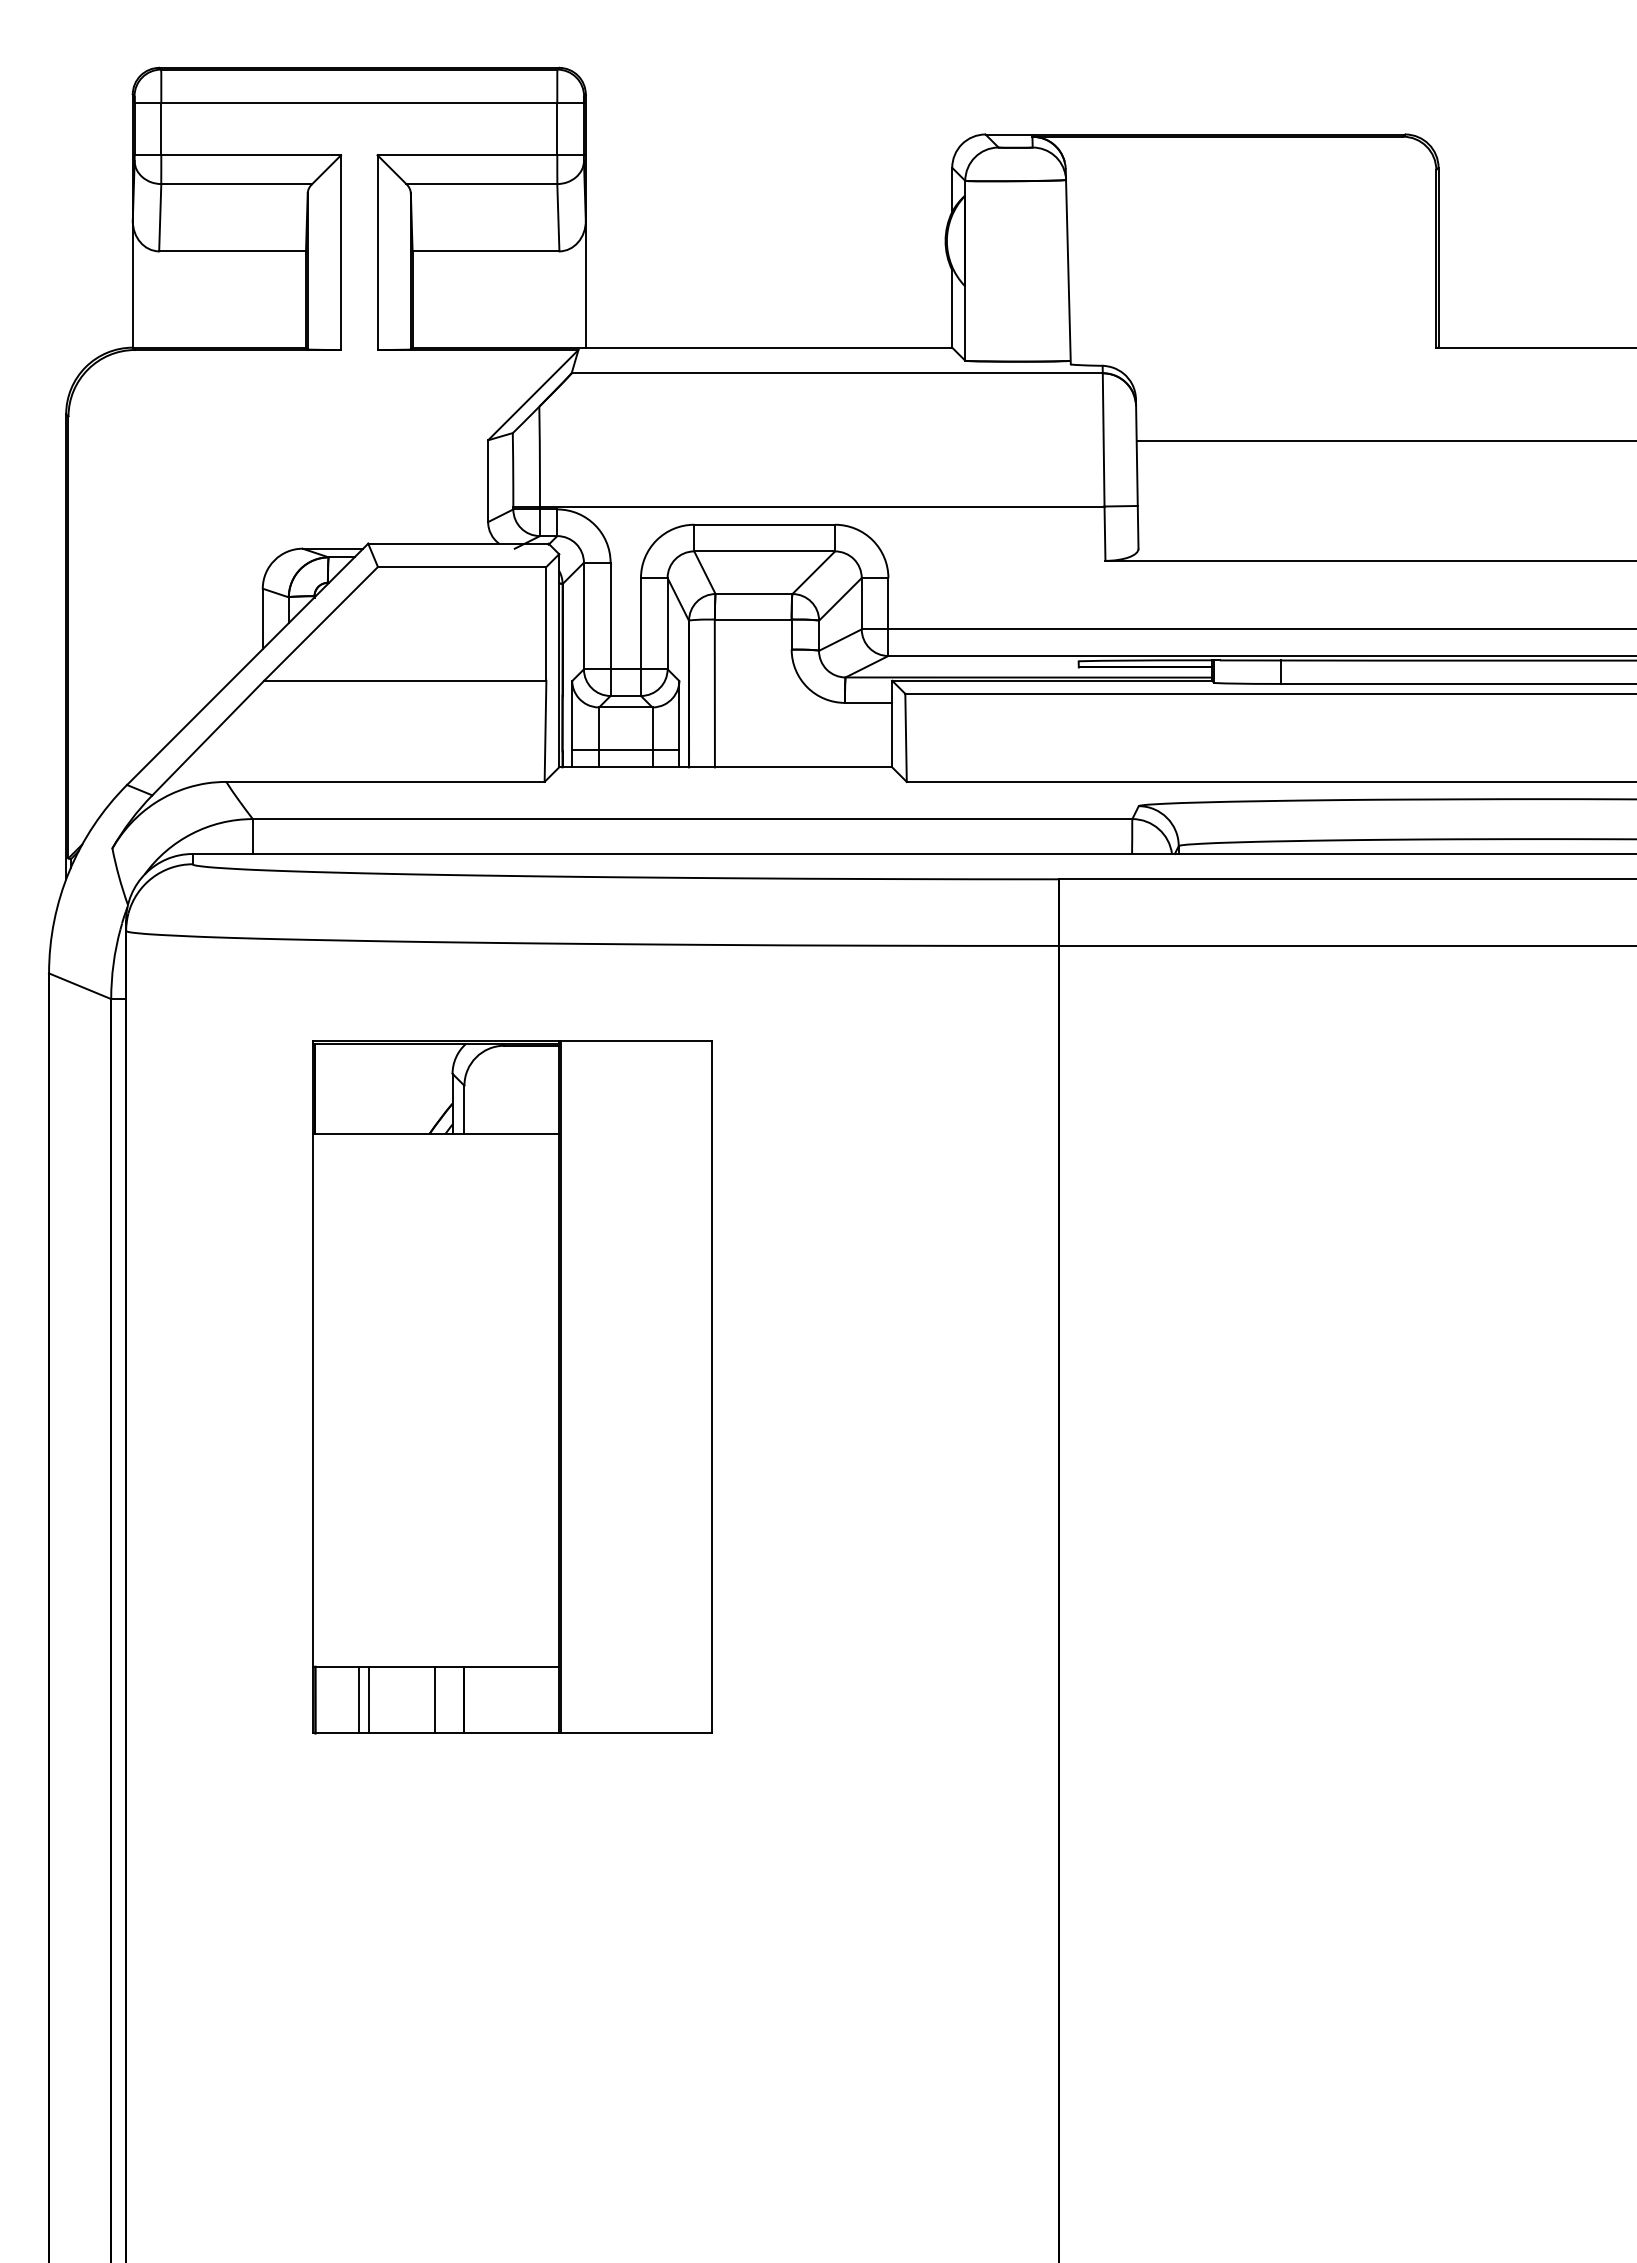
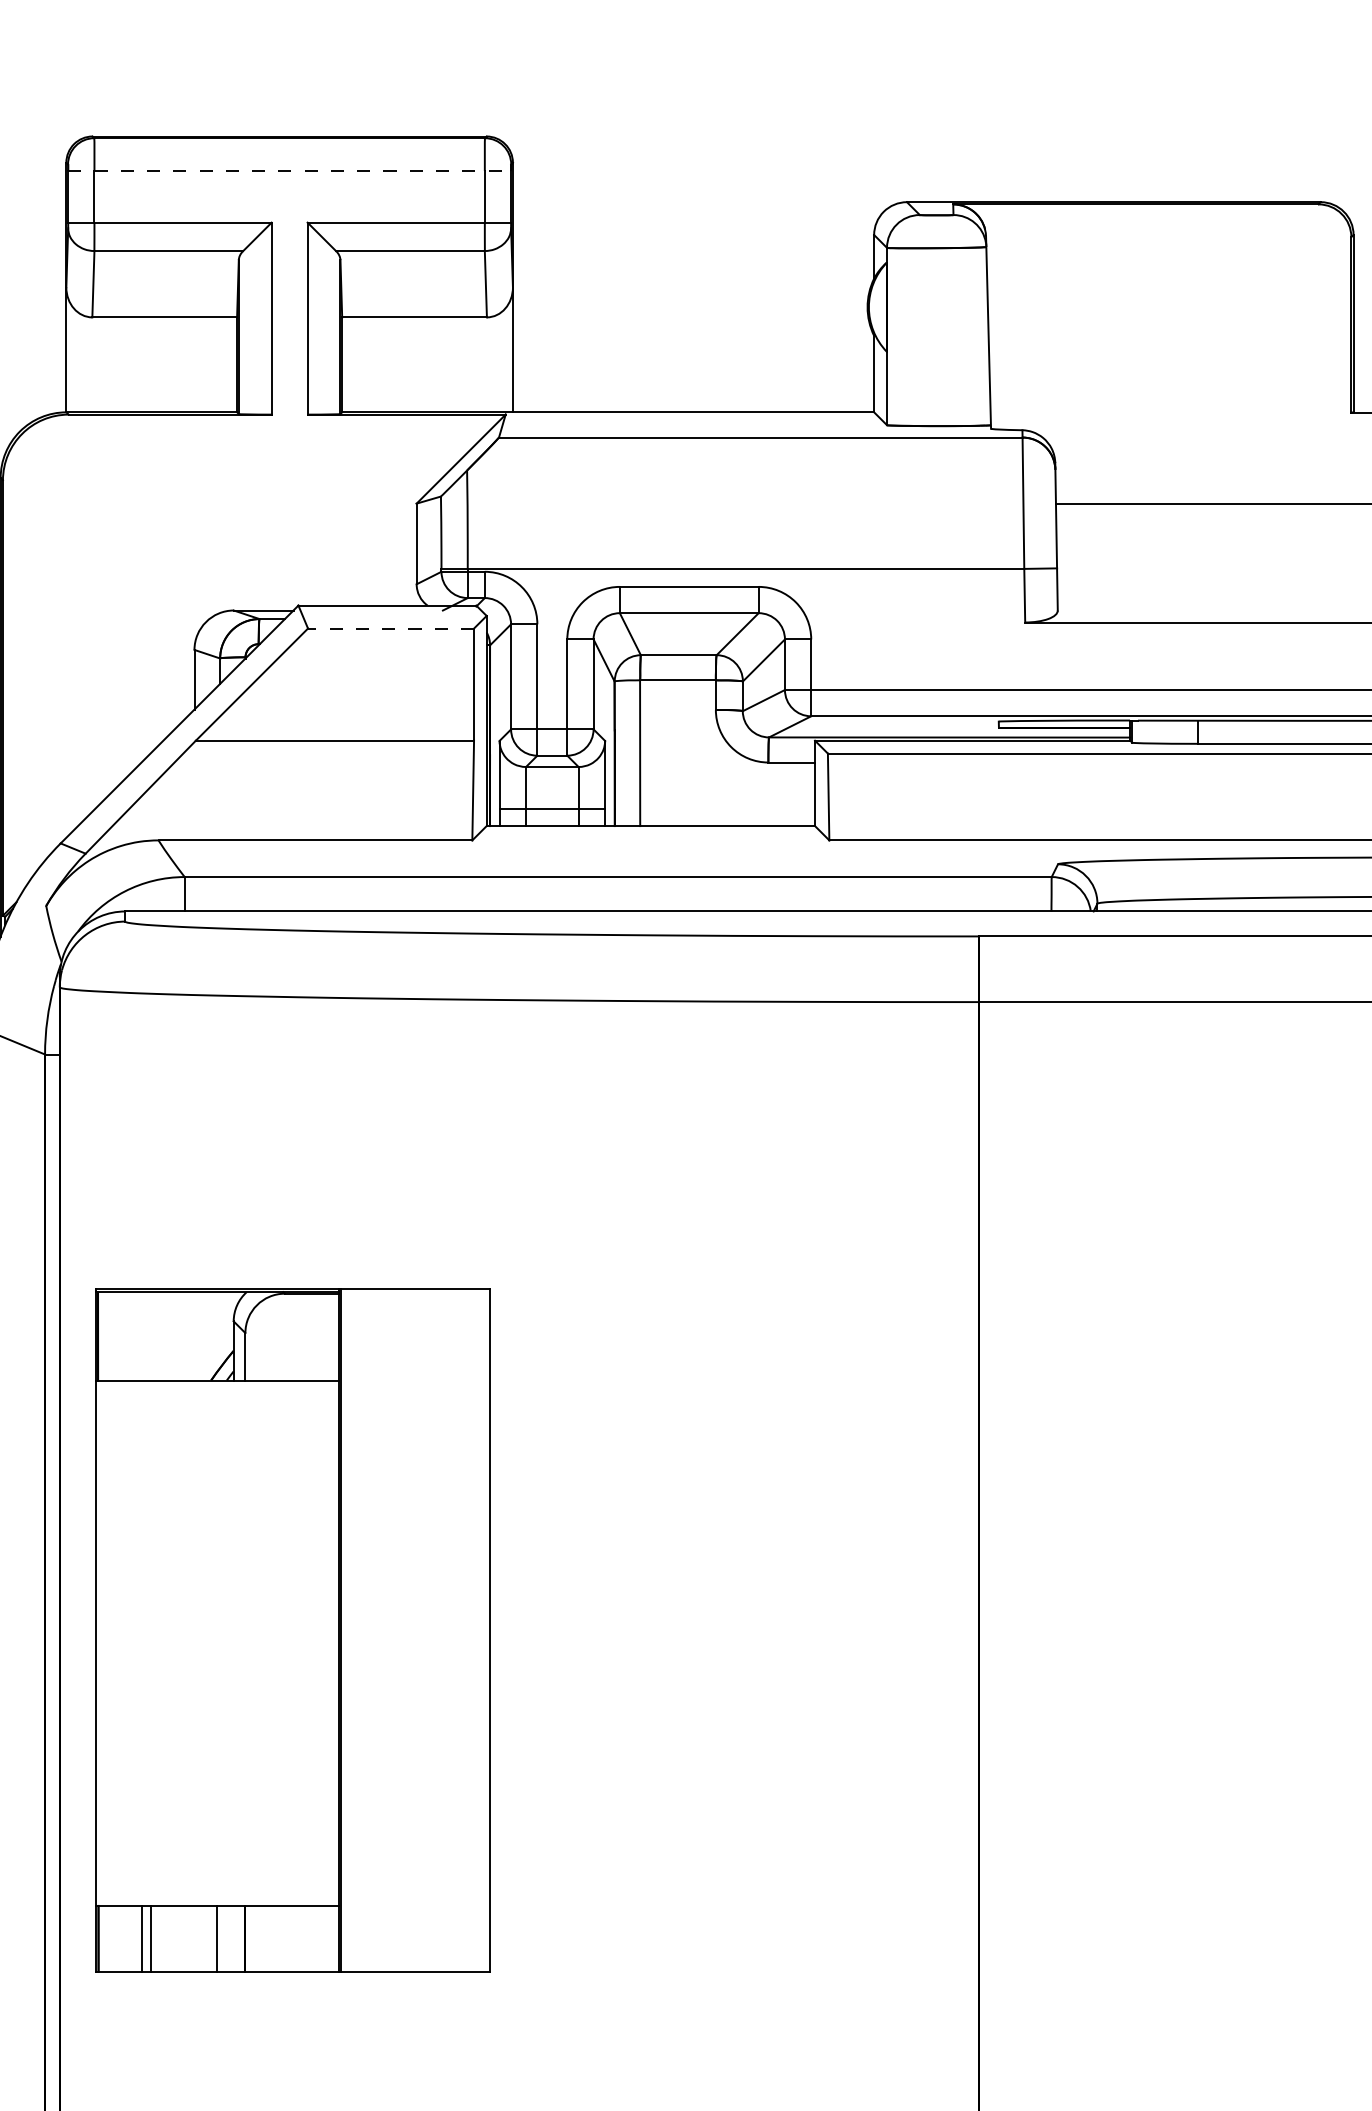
line: (359, 102) -> (289, 170), solid -> dashed
line: (461, 567) -> (390, 629), solid -> dashed
part: (512, 1387) -> (292, 1630), moved

